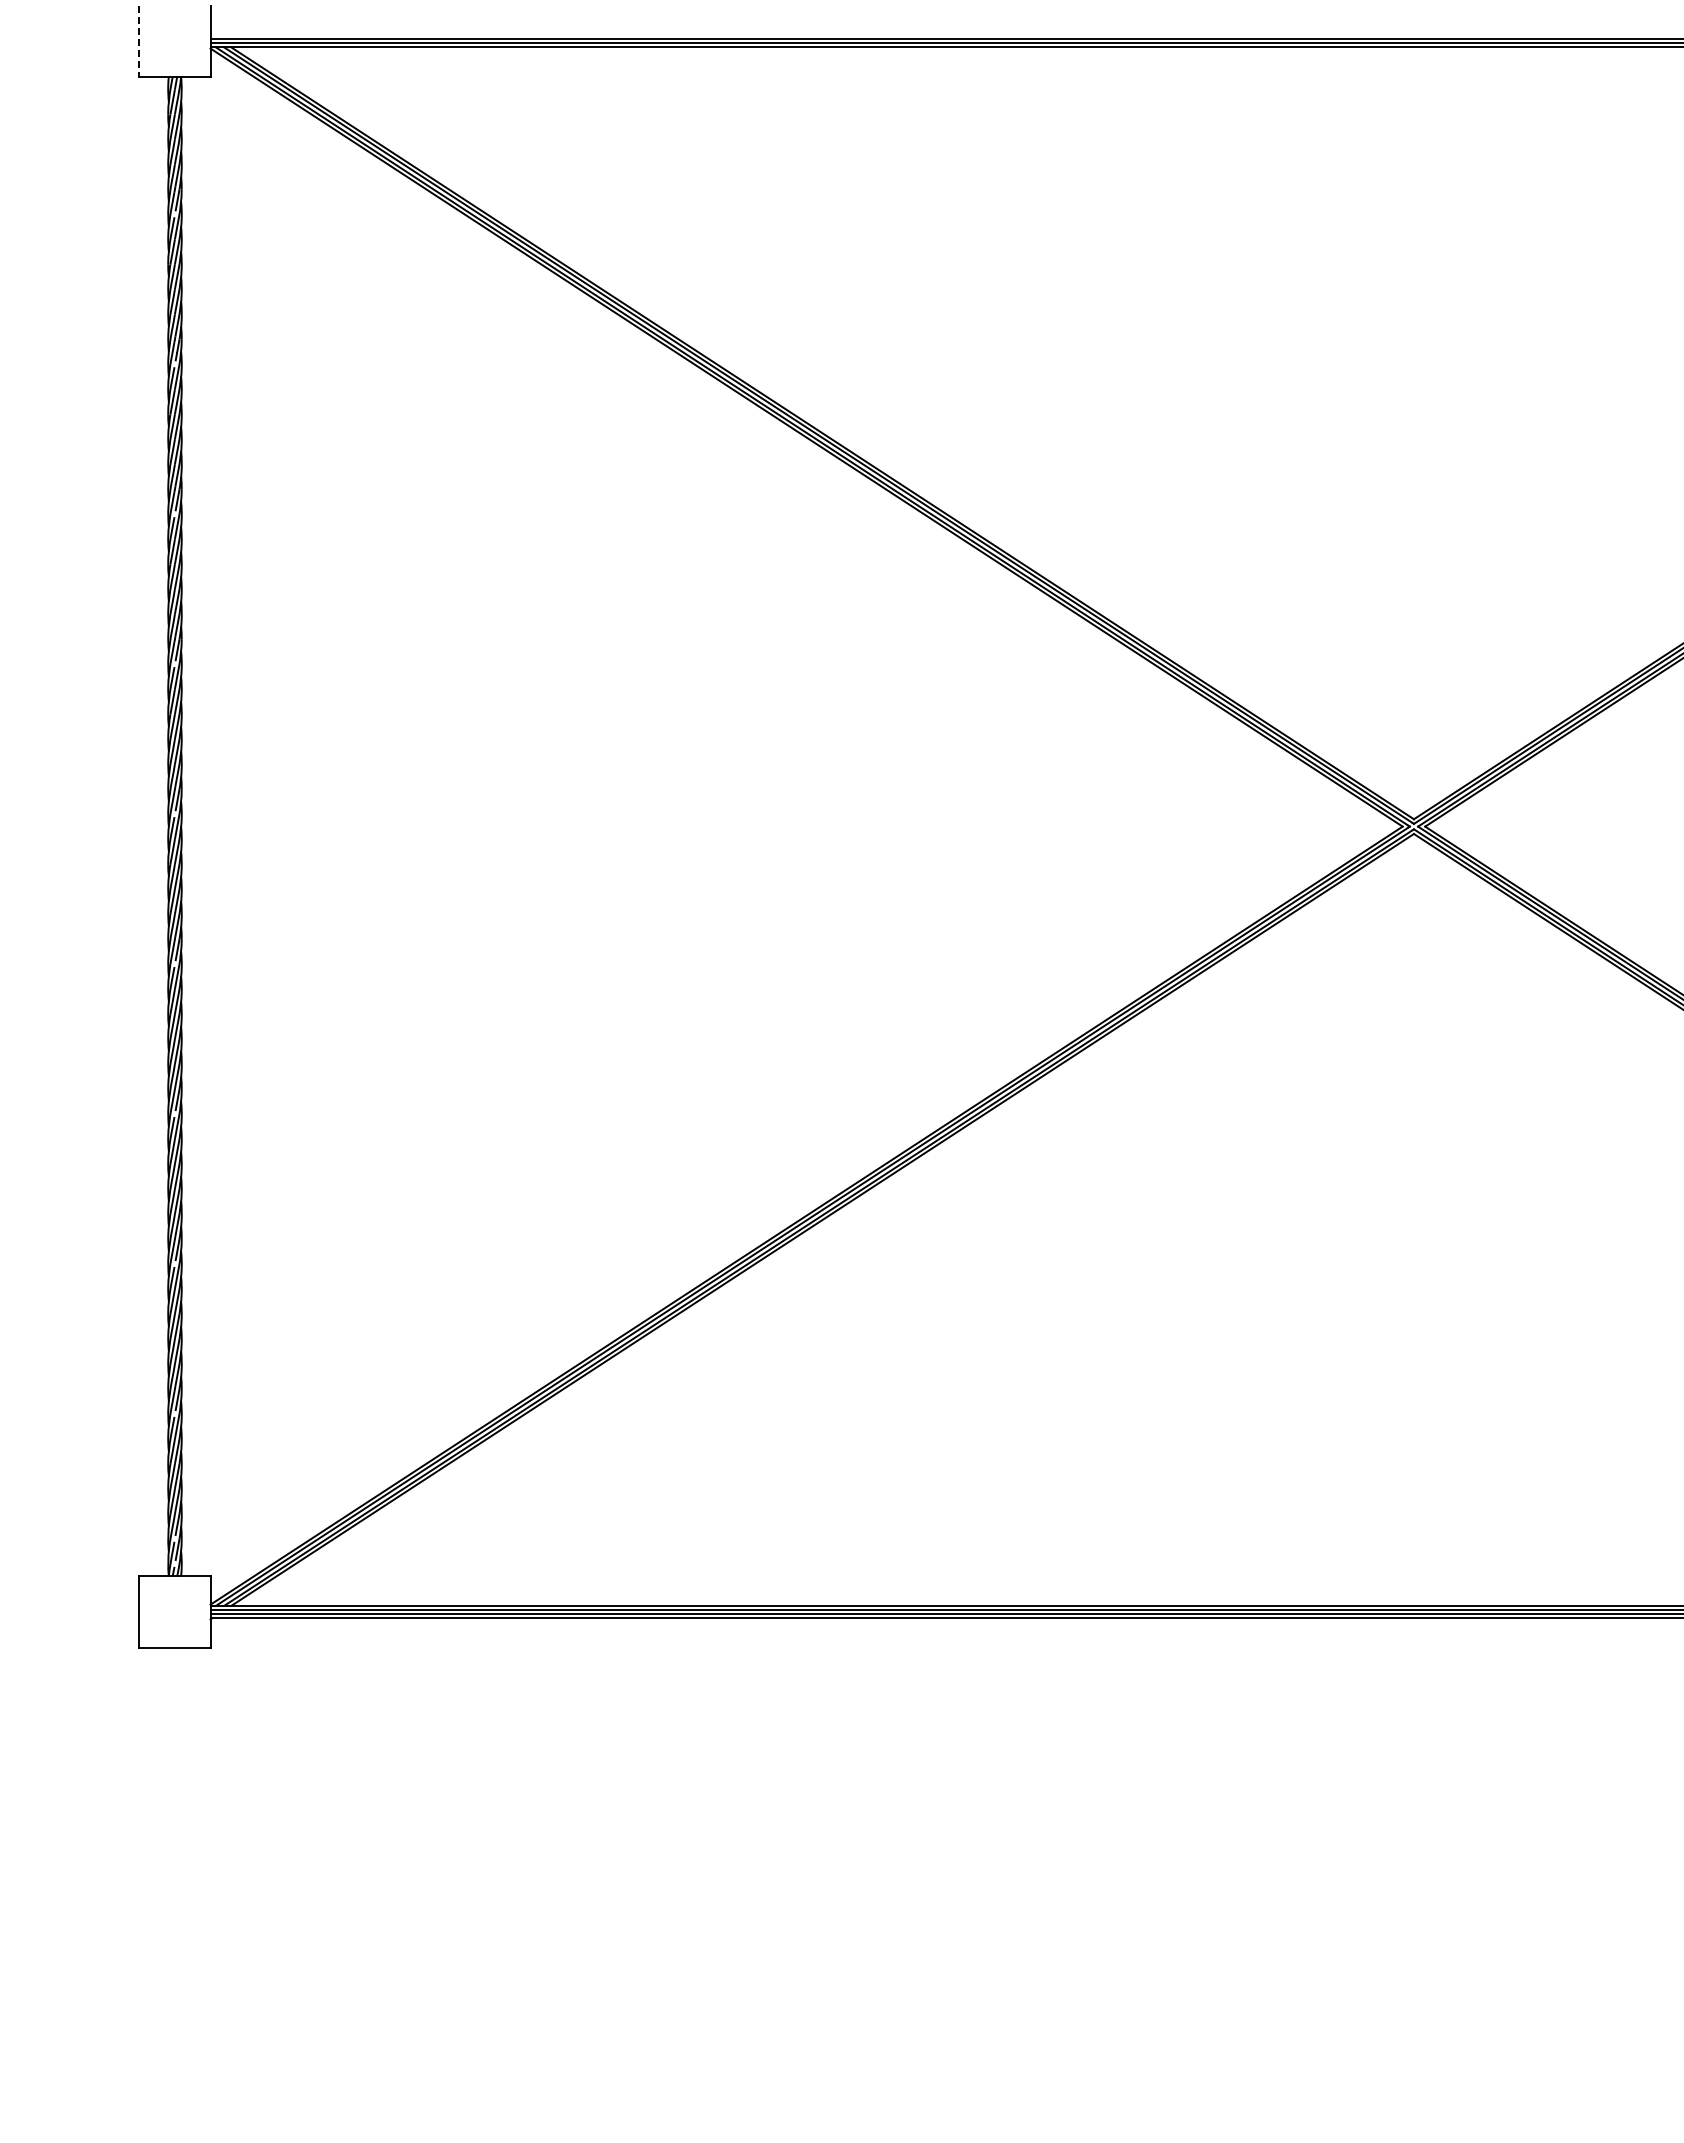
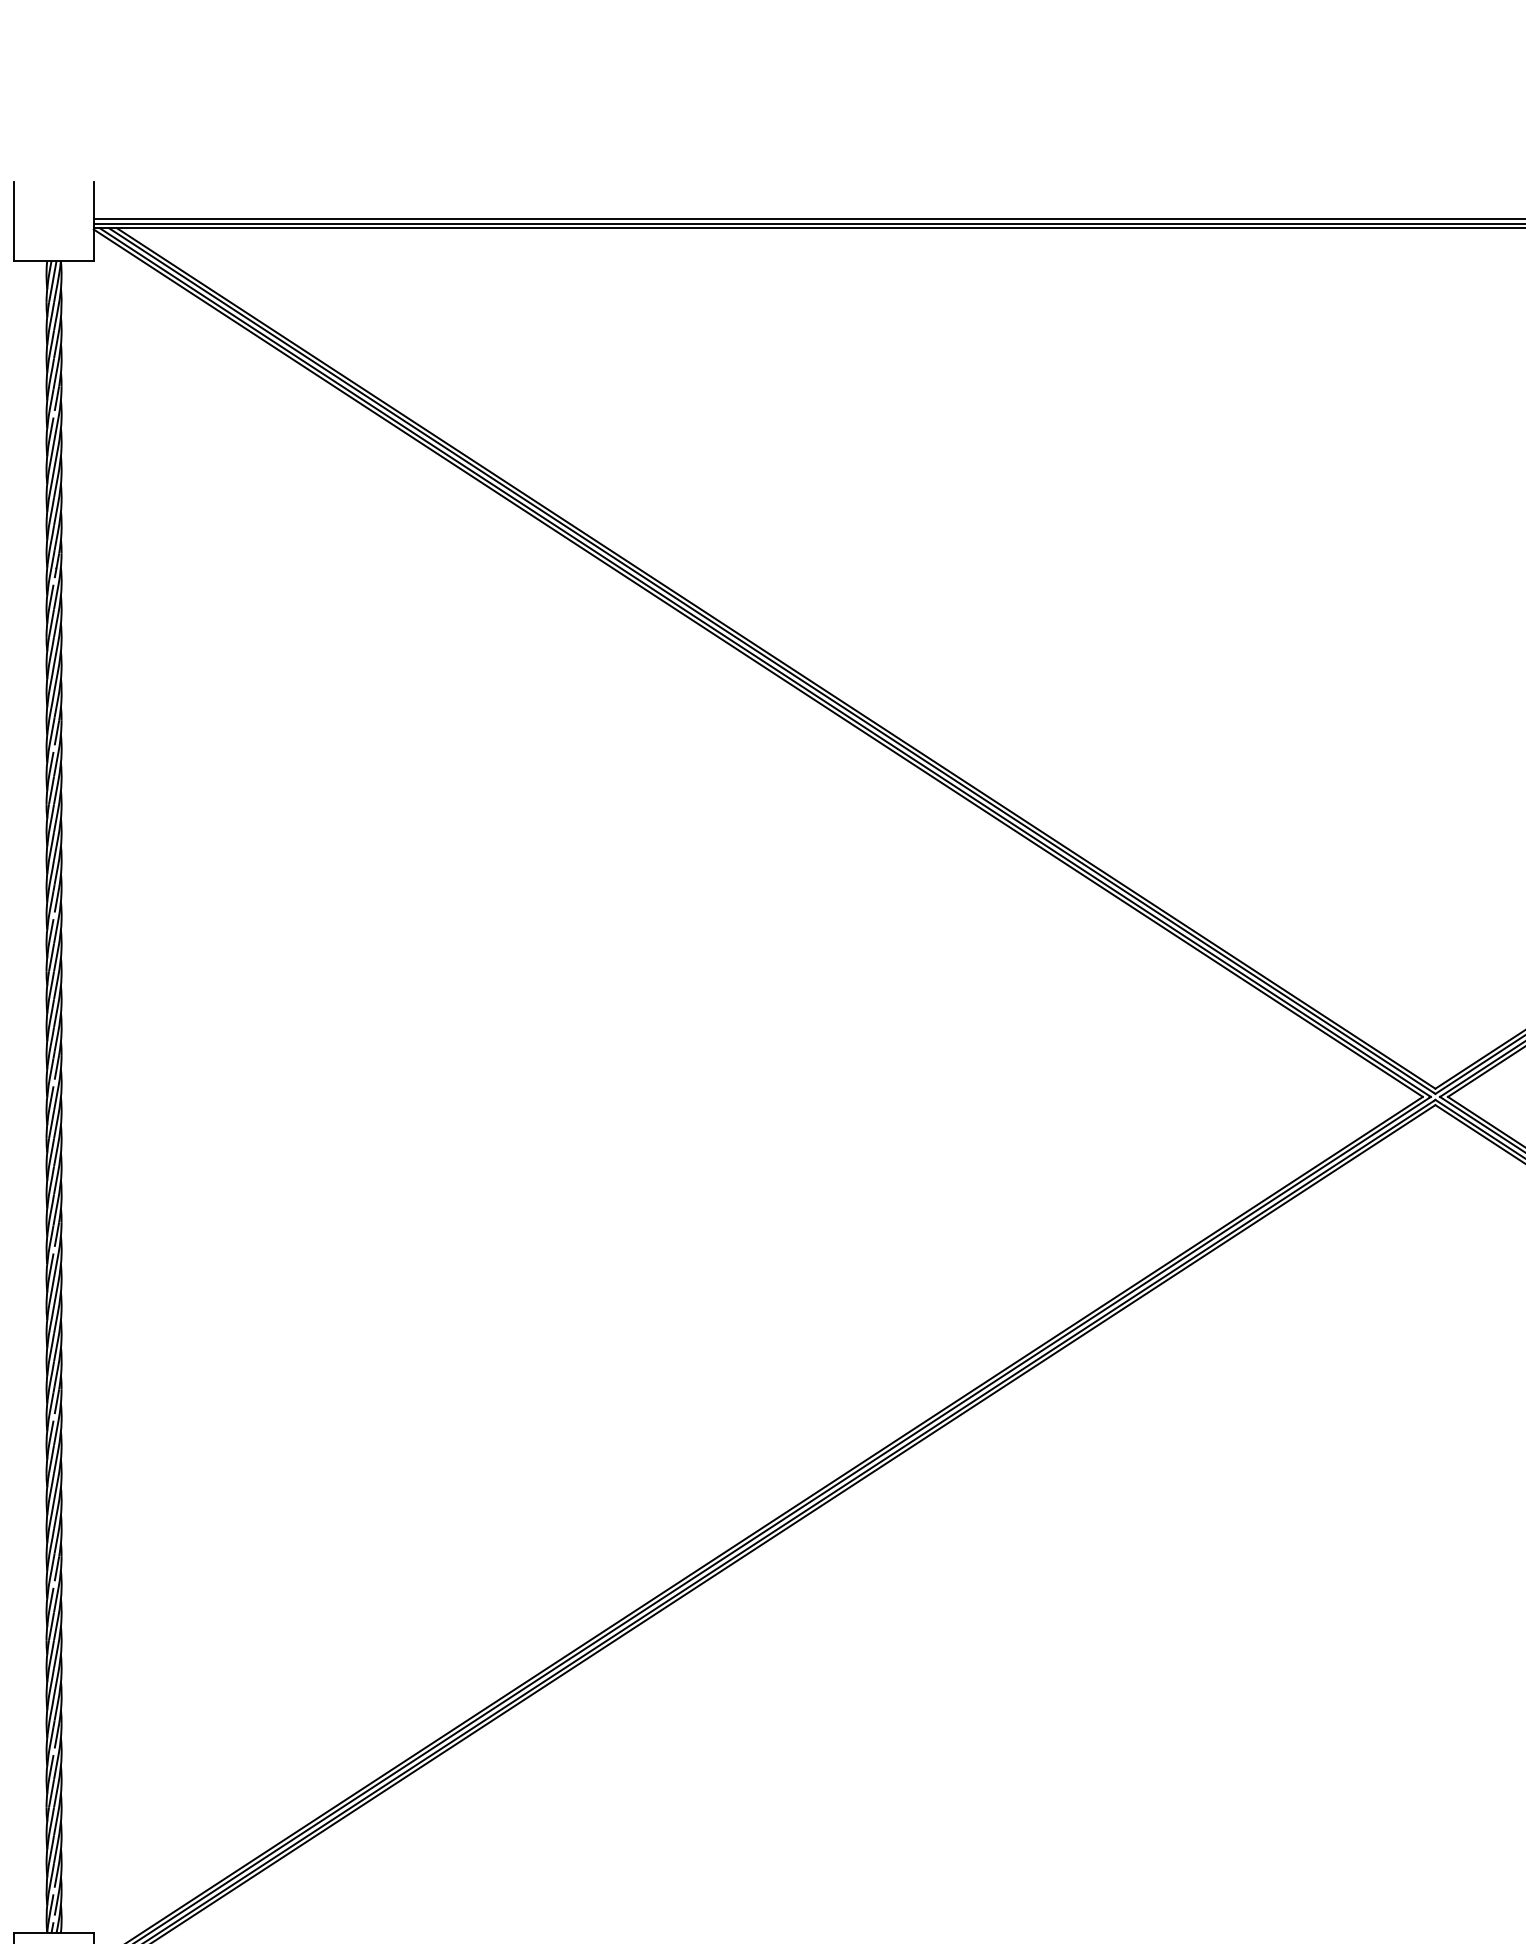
line: (139, 41) -> (14, 221), dashed -> solid

